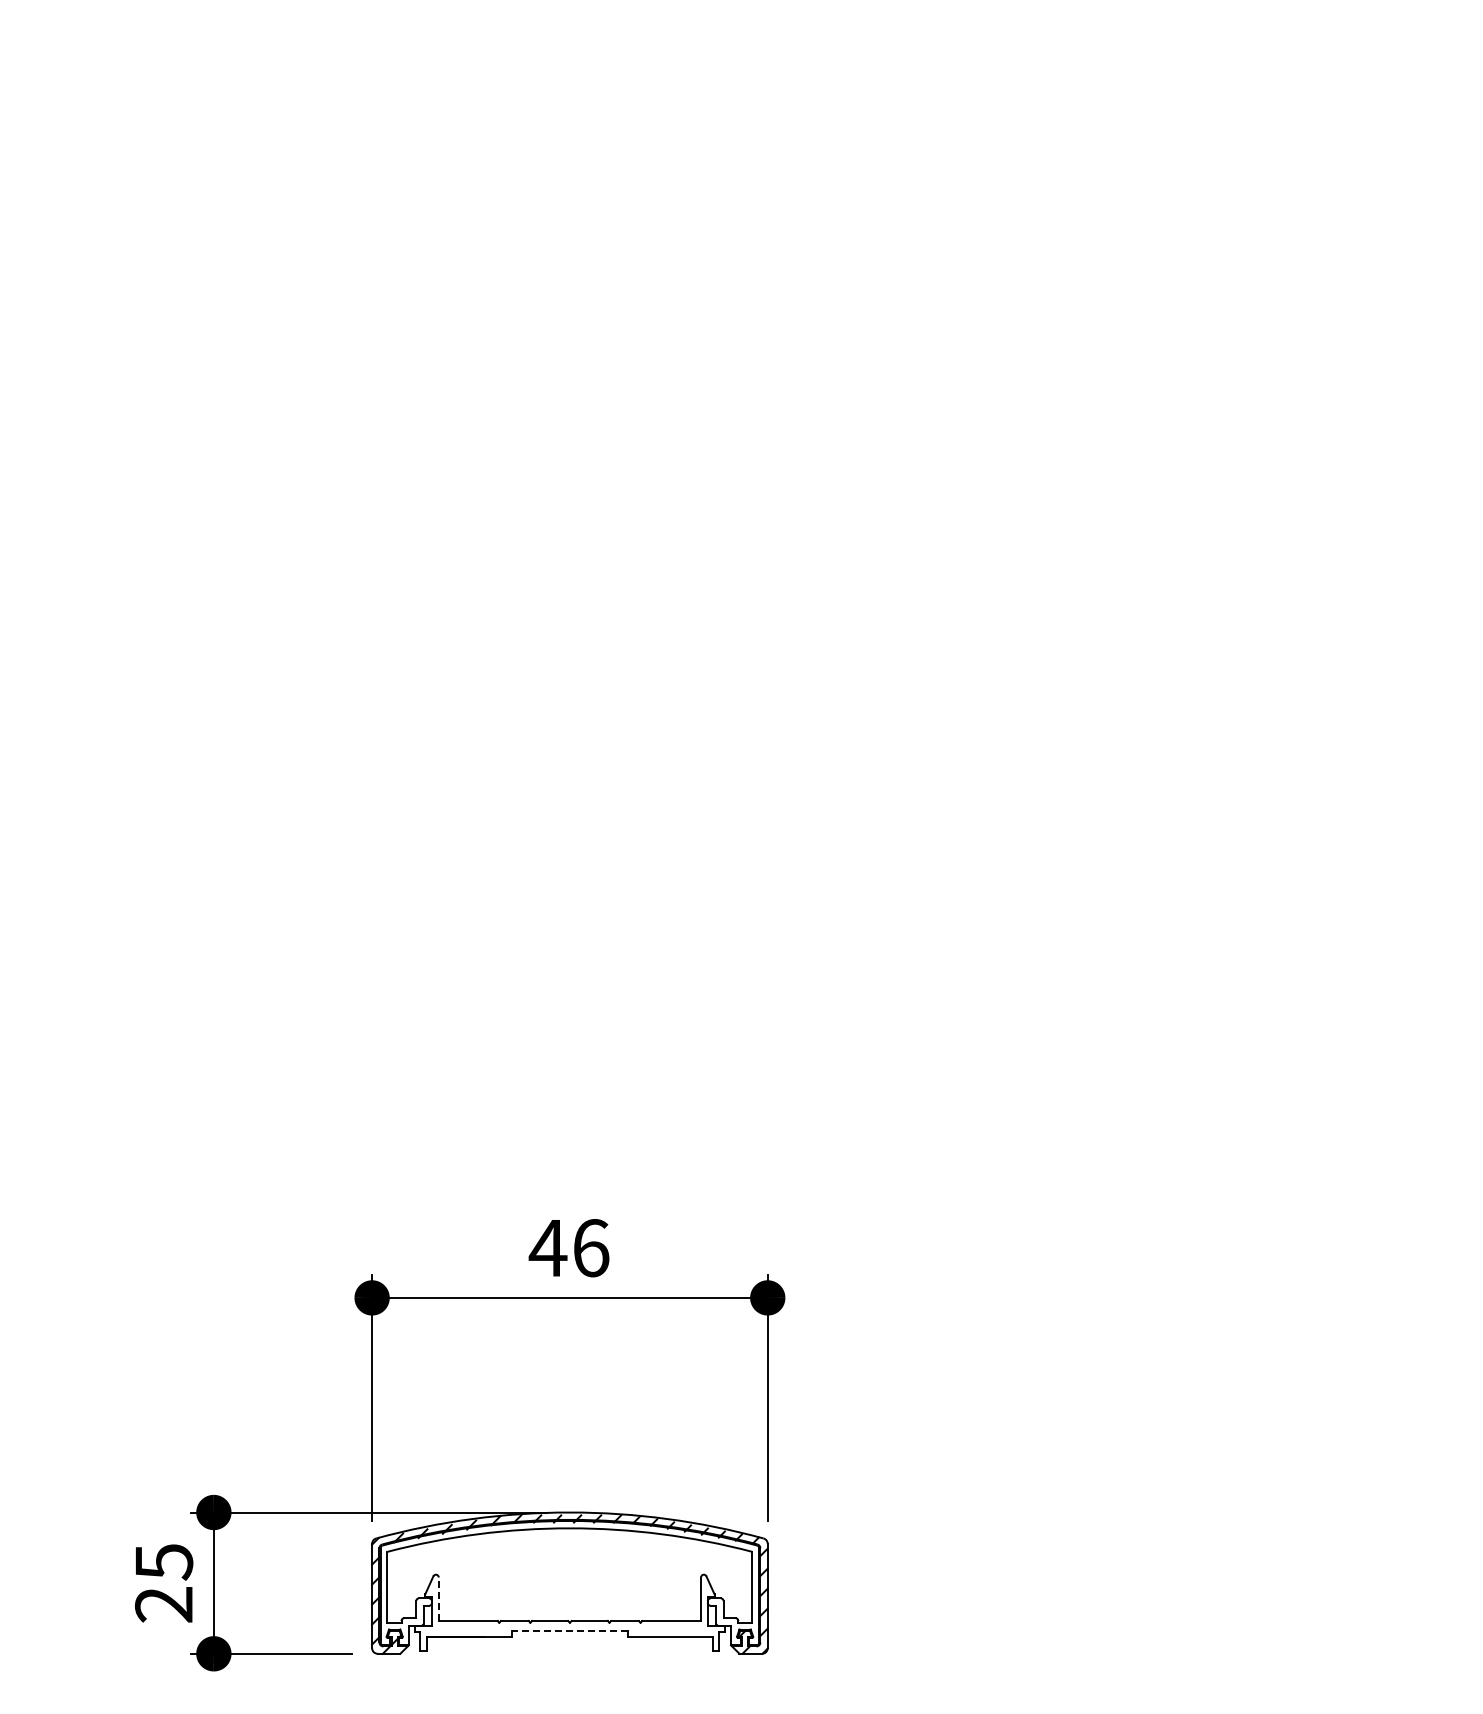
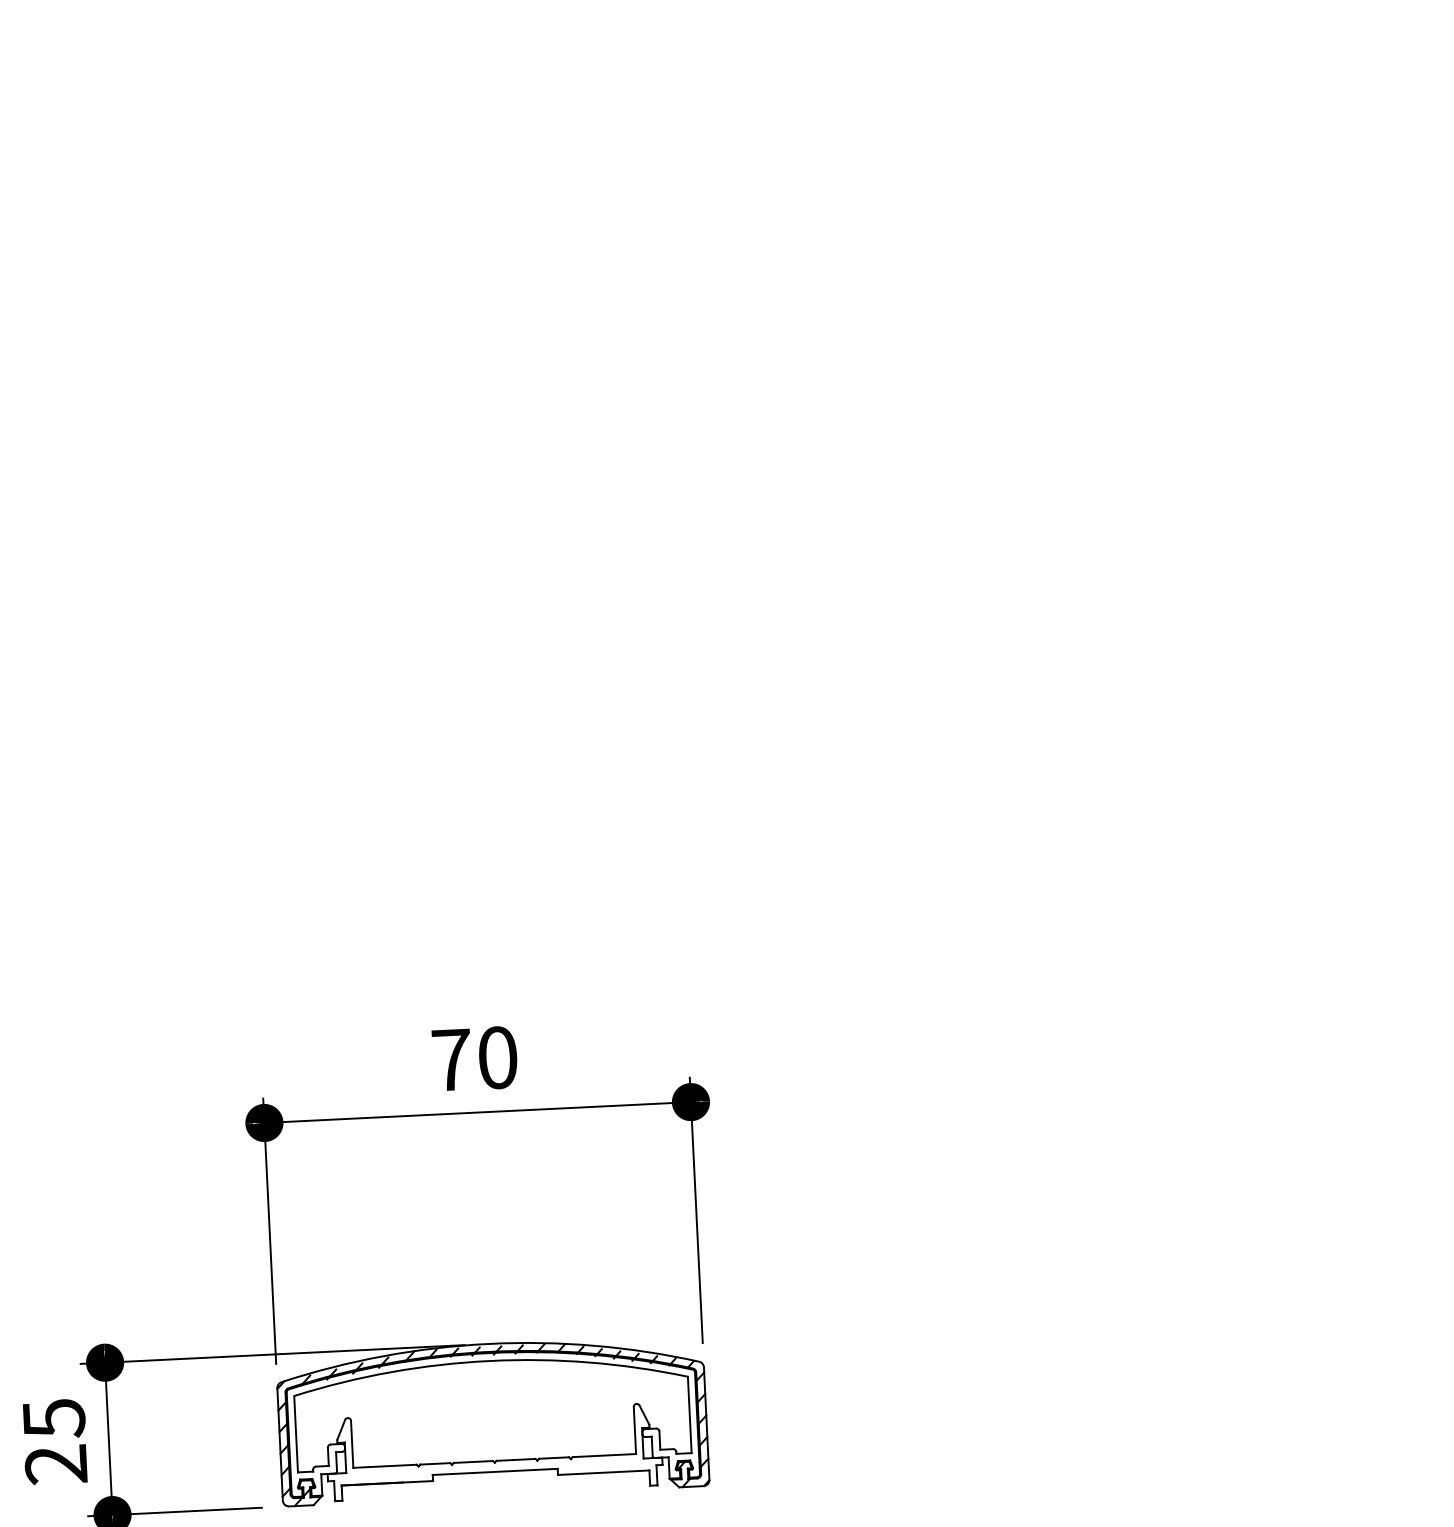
text: (568, 1248) -> (473, 1059), 46 -> 70
line: (438, 1599) -> (351, 1444), dashed -> solid
line: (569, 1631) -> (494, 1472), dashed -> solid

